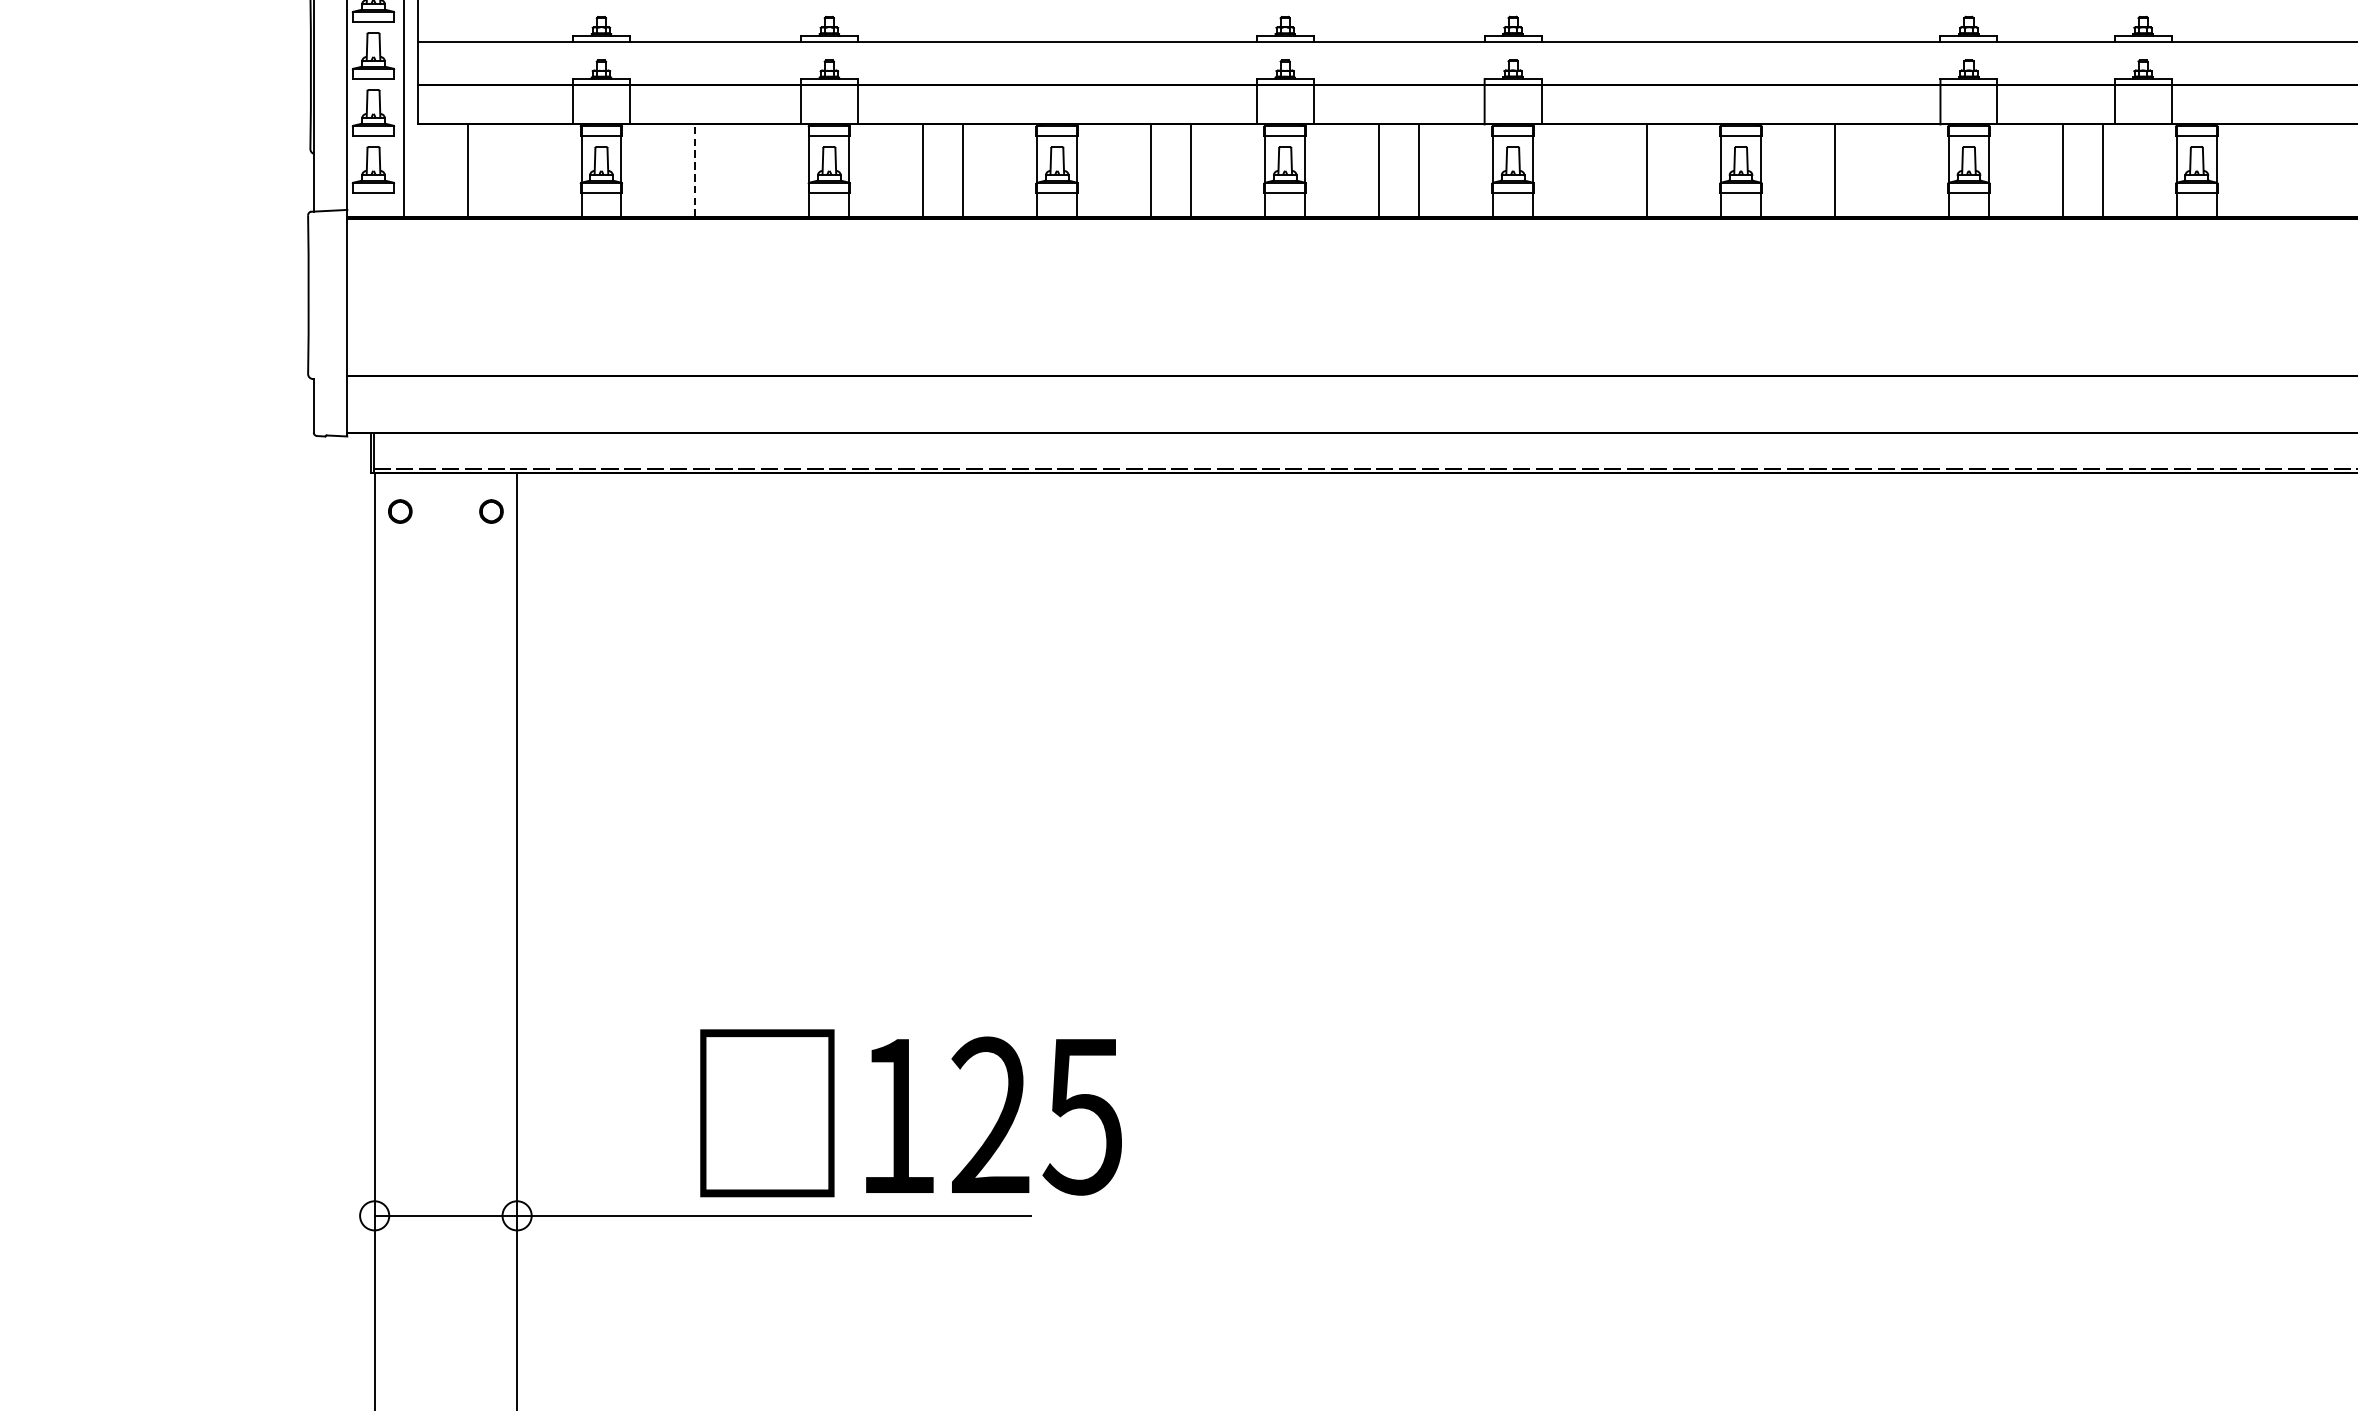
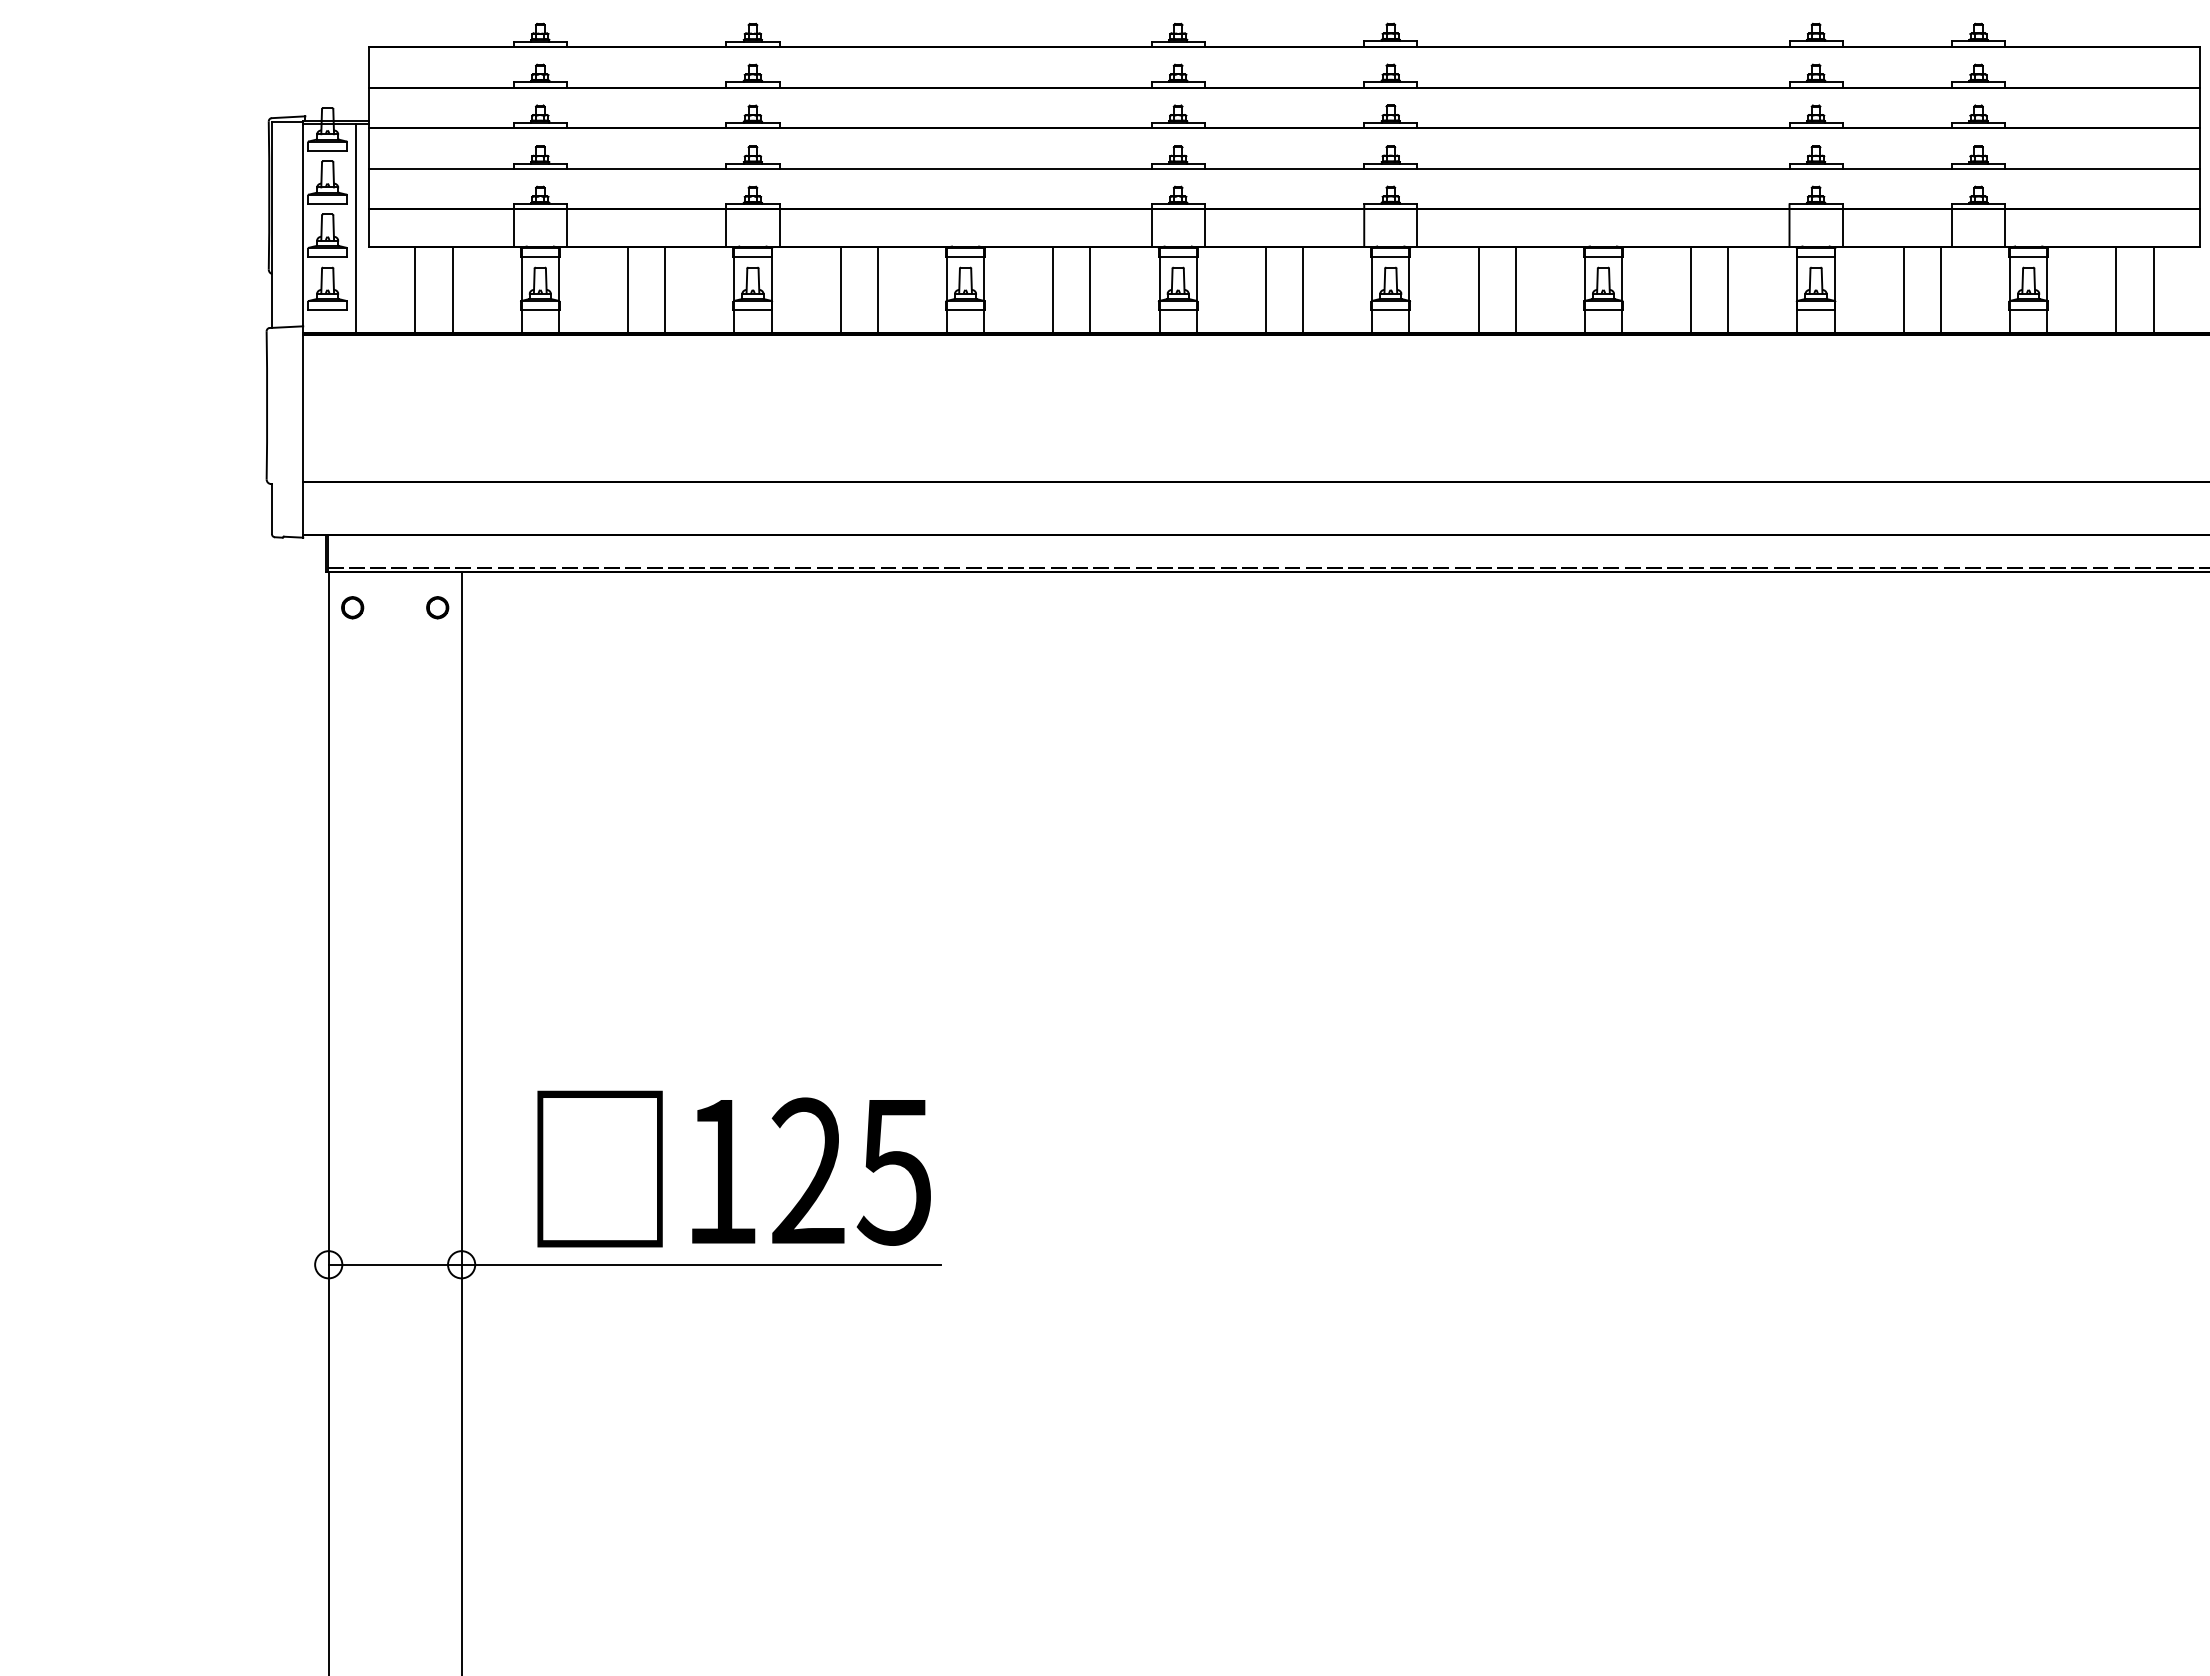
line: (507, 170) -> (452, 289), added
line: (695, 170) -> (628, 289), dashed -> solid
line: (735, 170) -> (665, 289), added
line: (1607, 170) -> (1478, 289), added
line: (1875, 170) -> (1728, 289), added
line: (2290, 170) -> (2116, 289), added
line: (2330, 170) -> (2153, 289), added
text: (910, 1112) -> (733, 1168), moved

